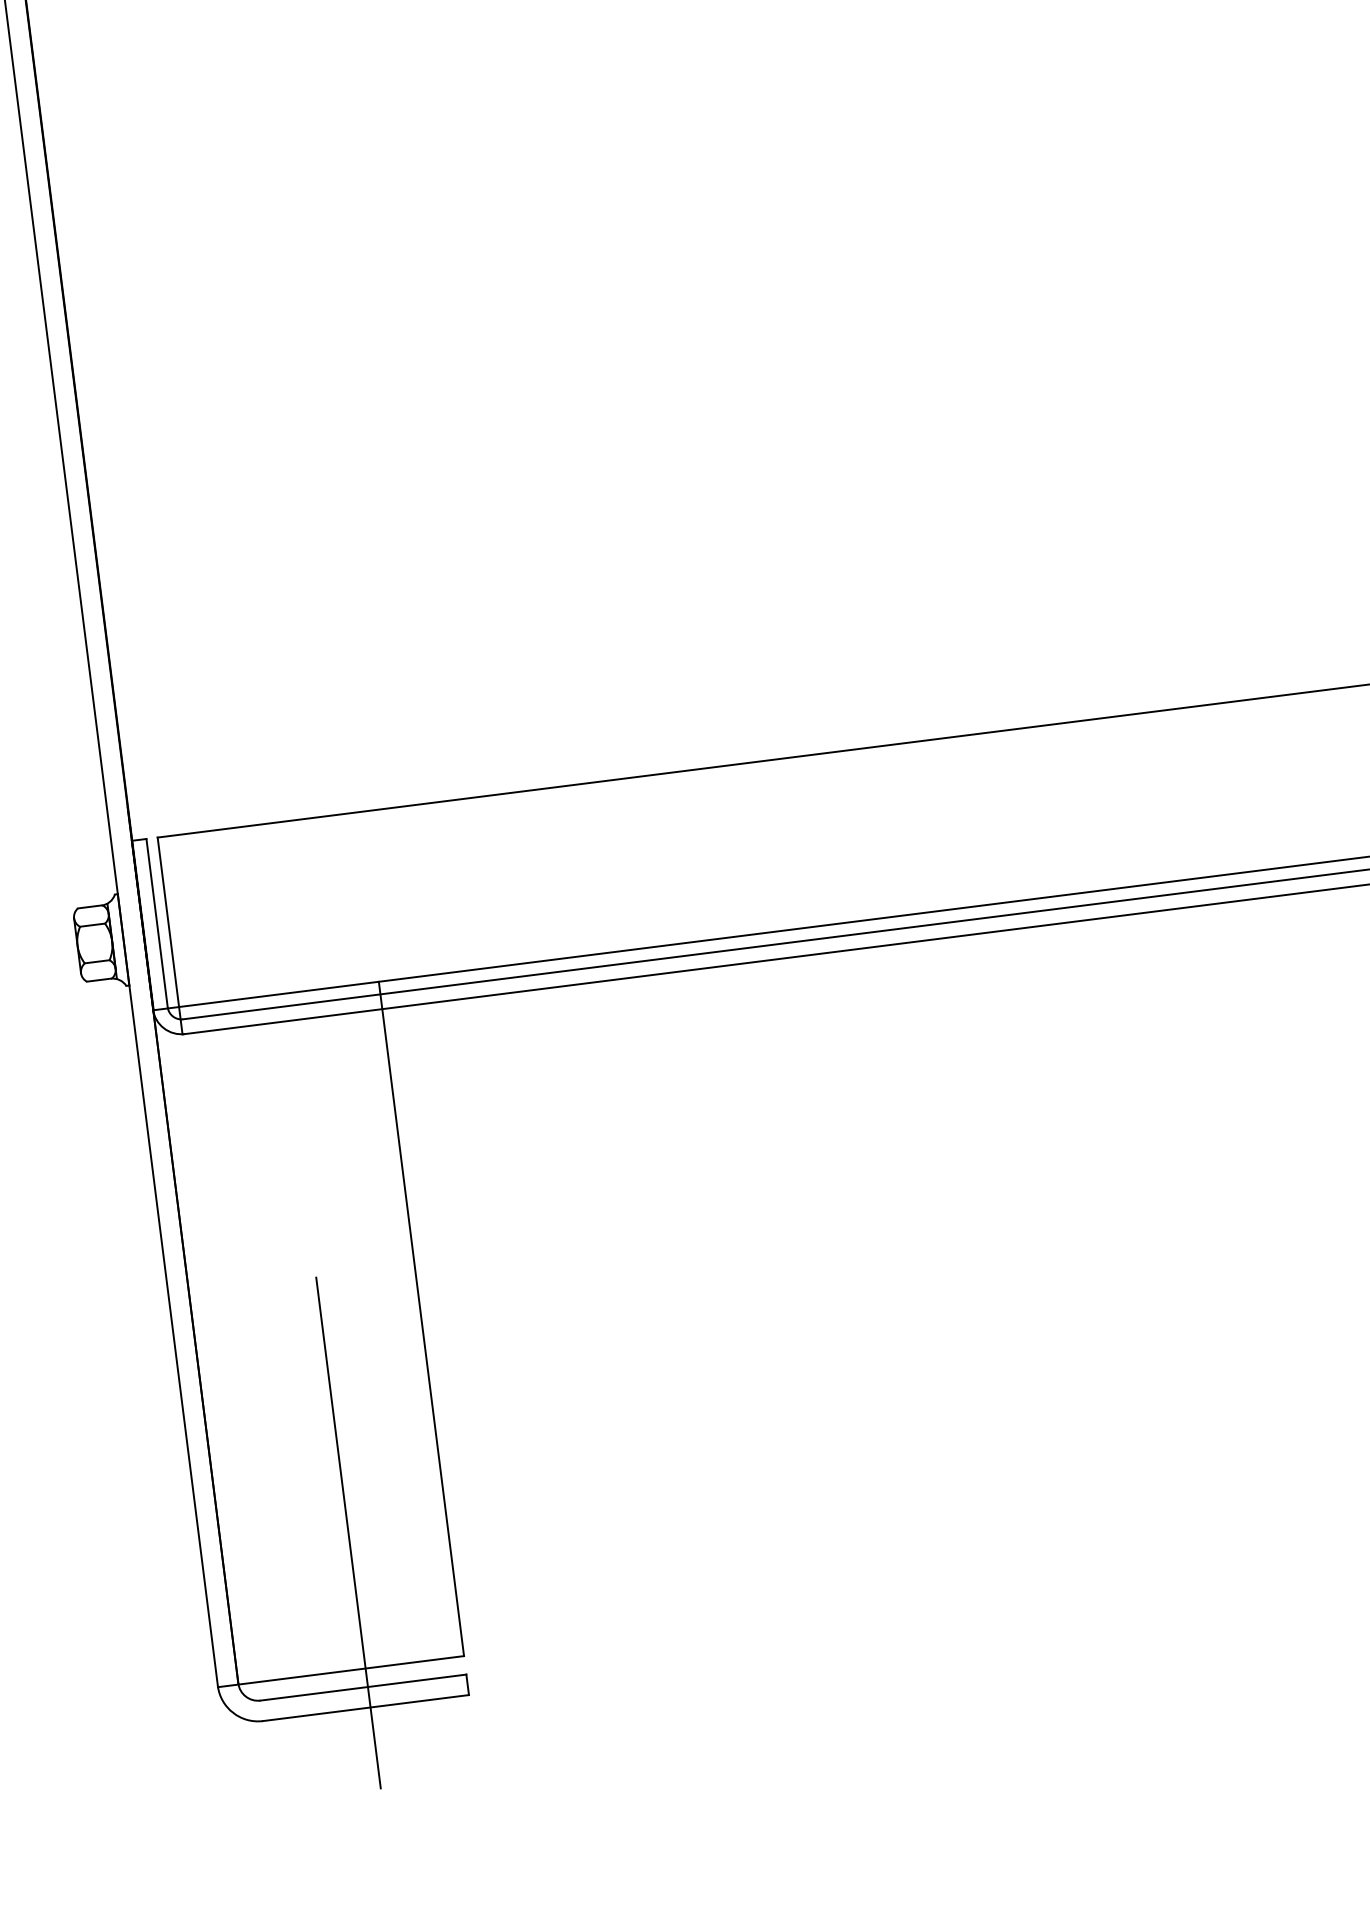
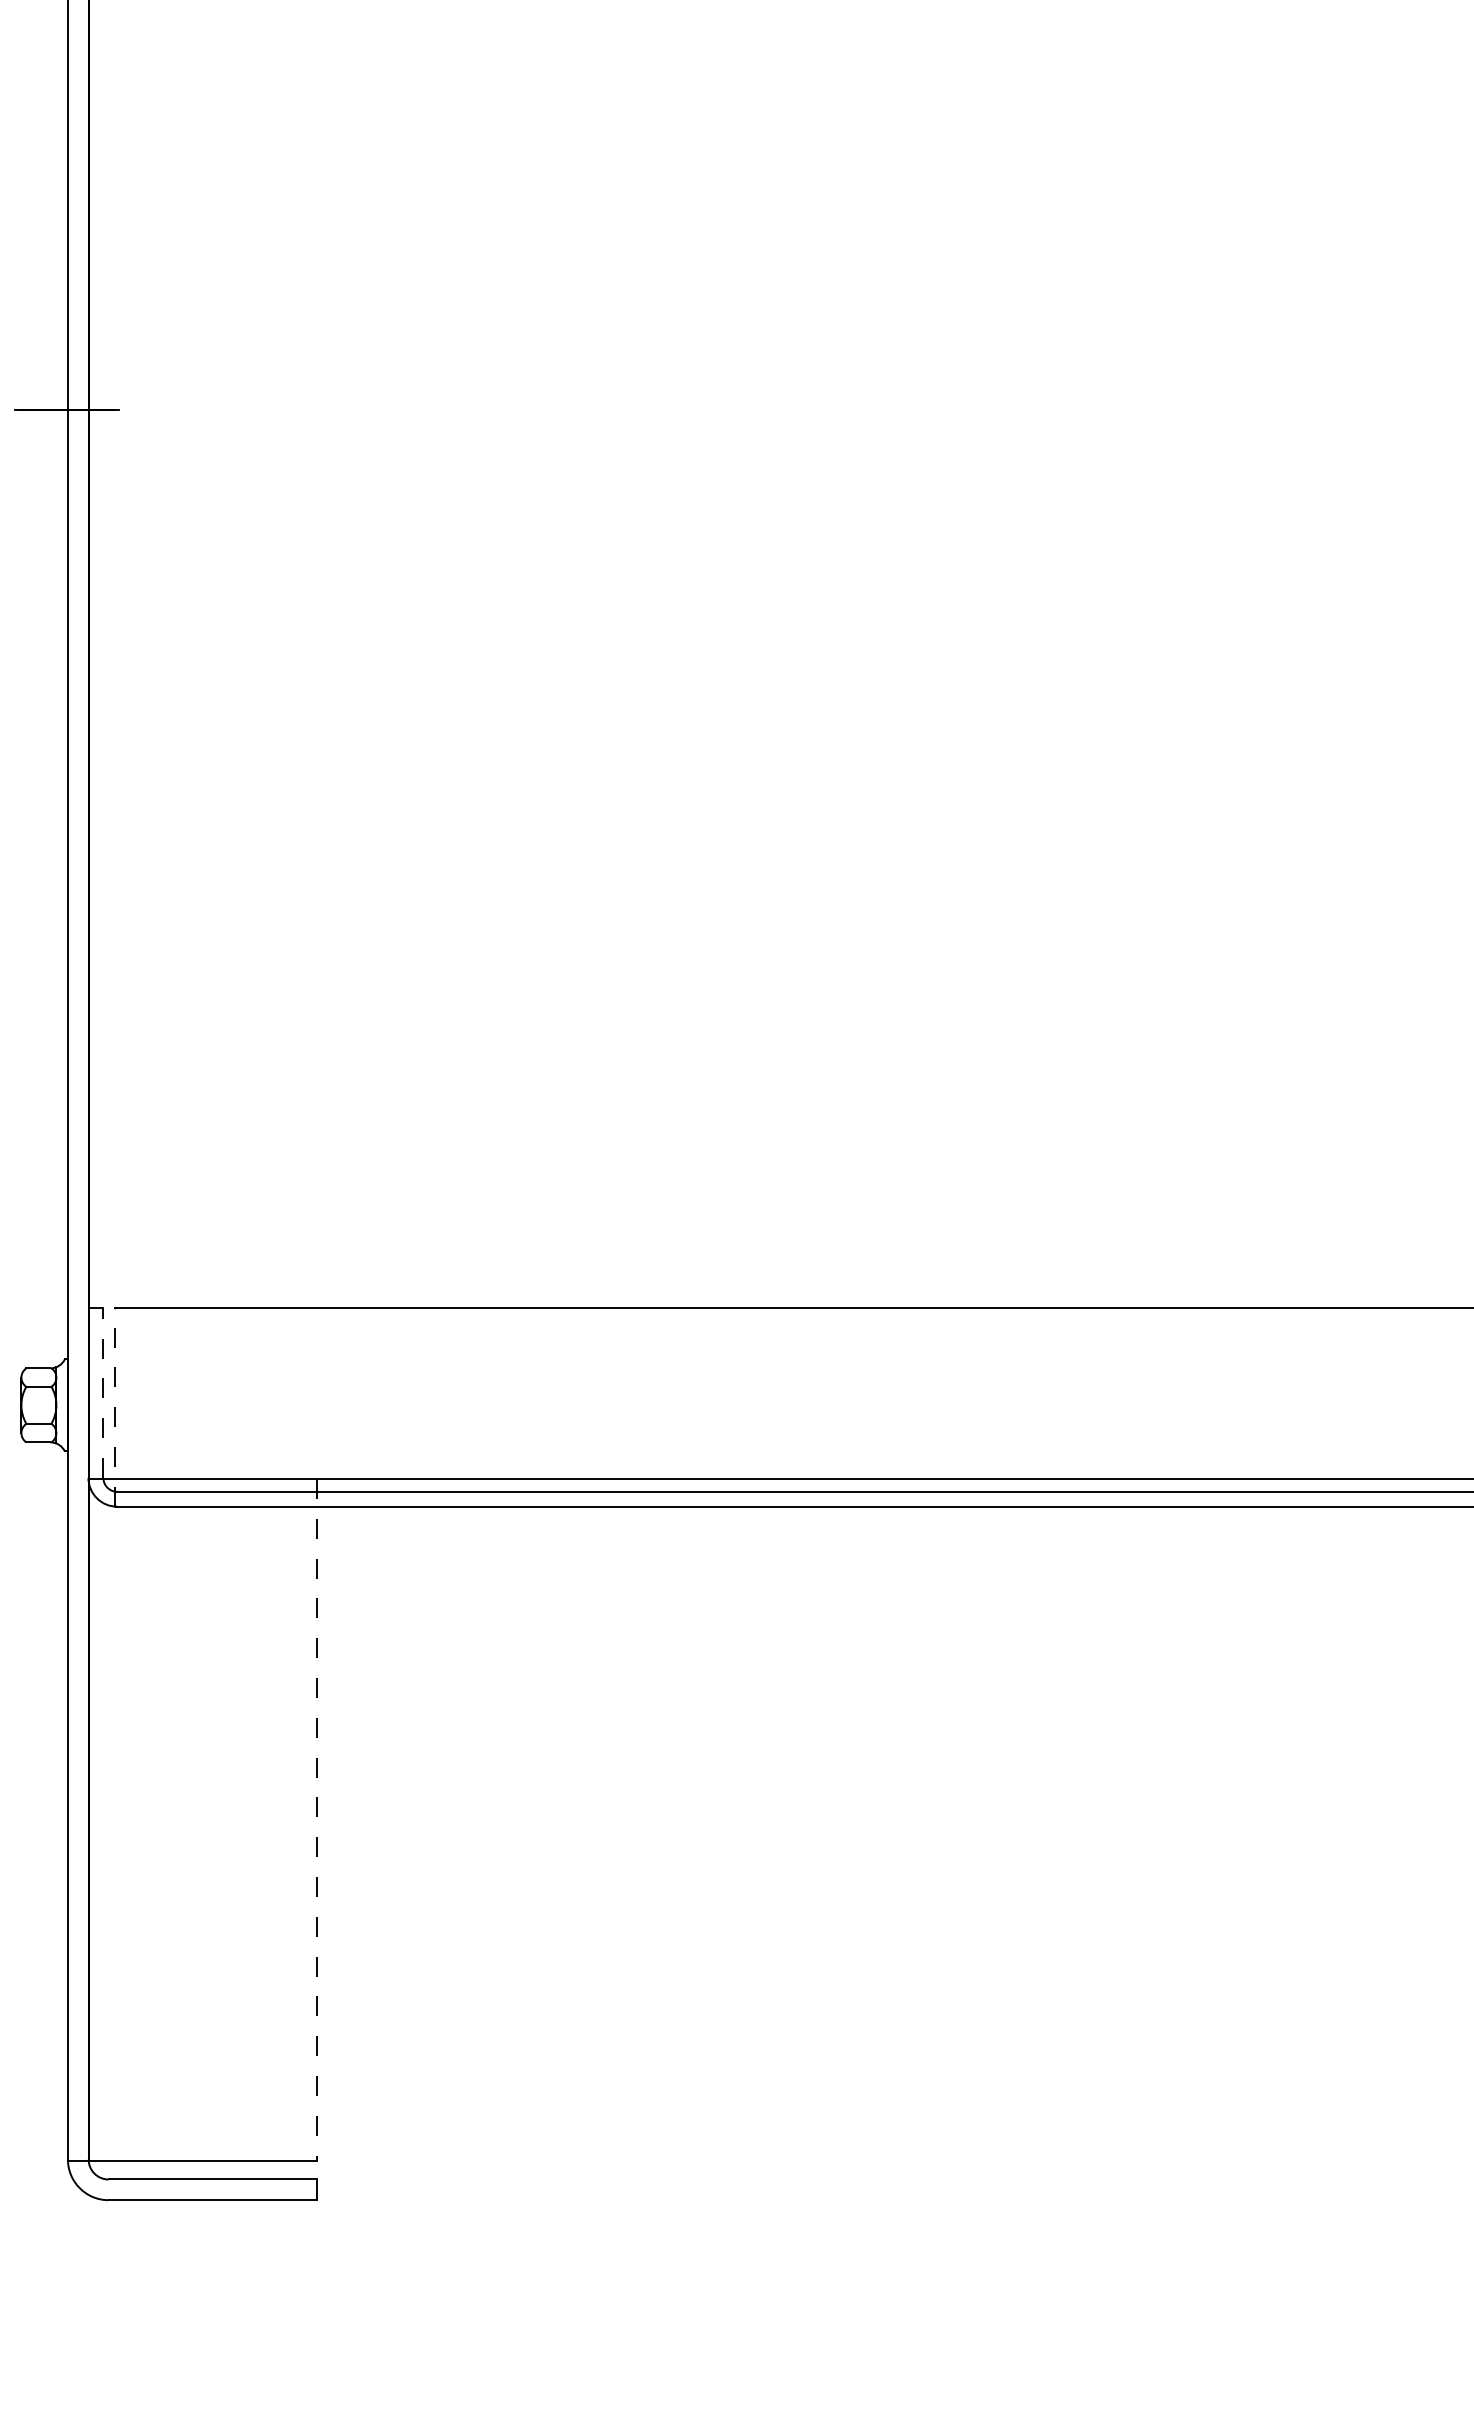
line: (157, 922) -> (103, 1392), solid -> dashed
line: (169, 935) -> (114, 1406), solid -> dashed
line: (421, 1318) -> (316, 1819), solid -> dashed
line: (348, 1532) -> (217, 2023), removed

